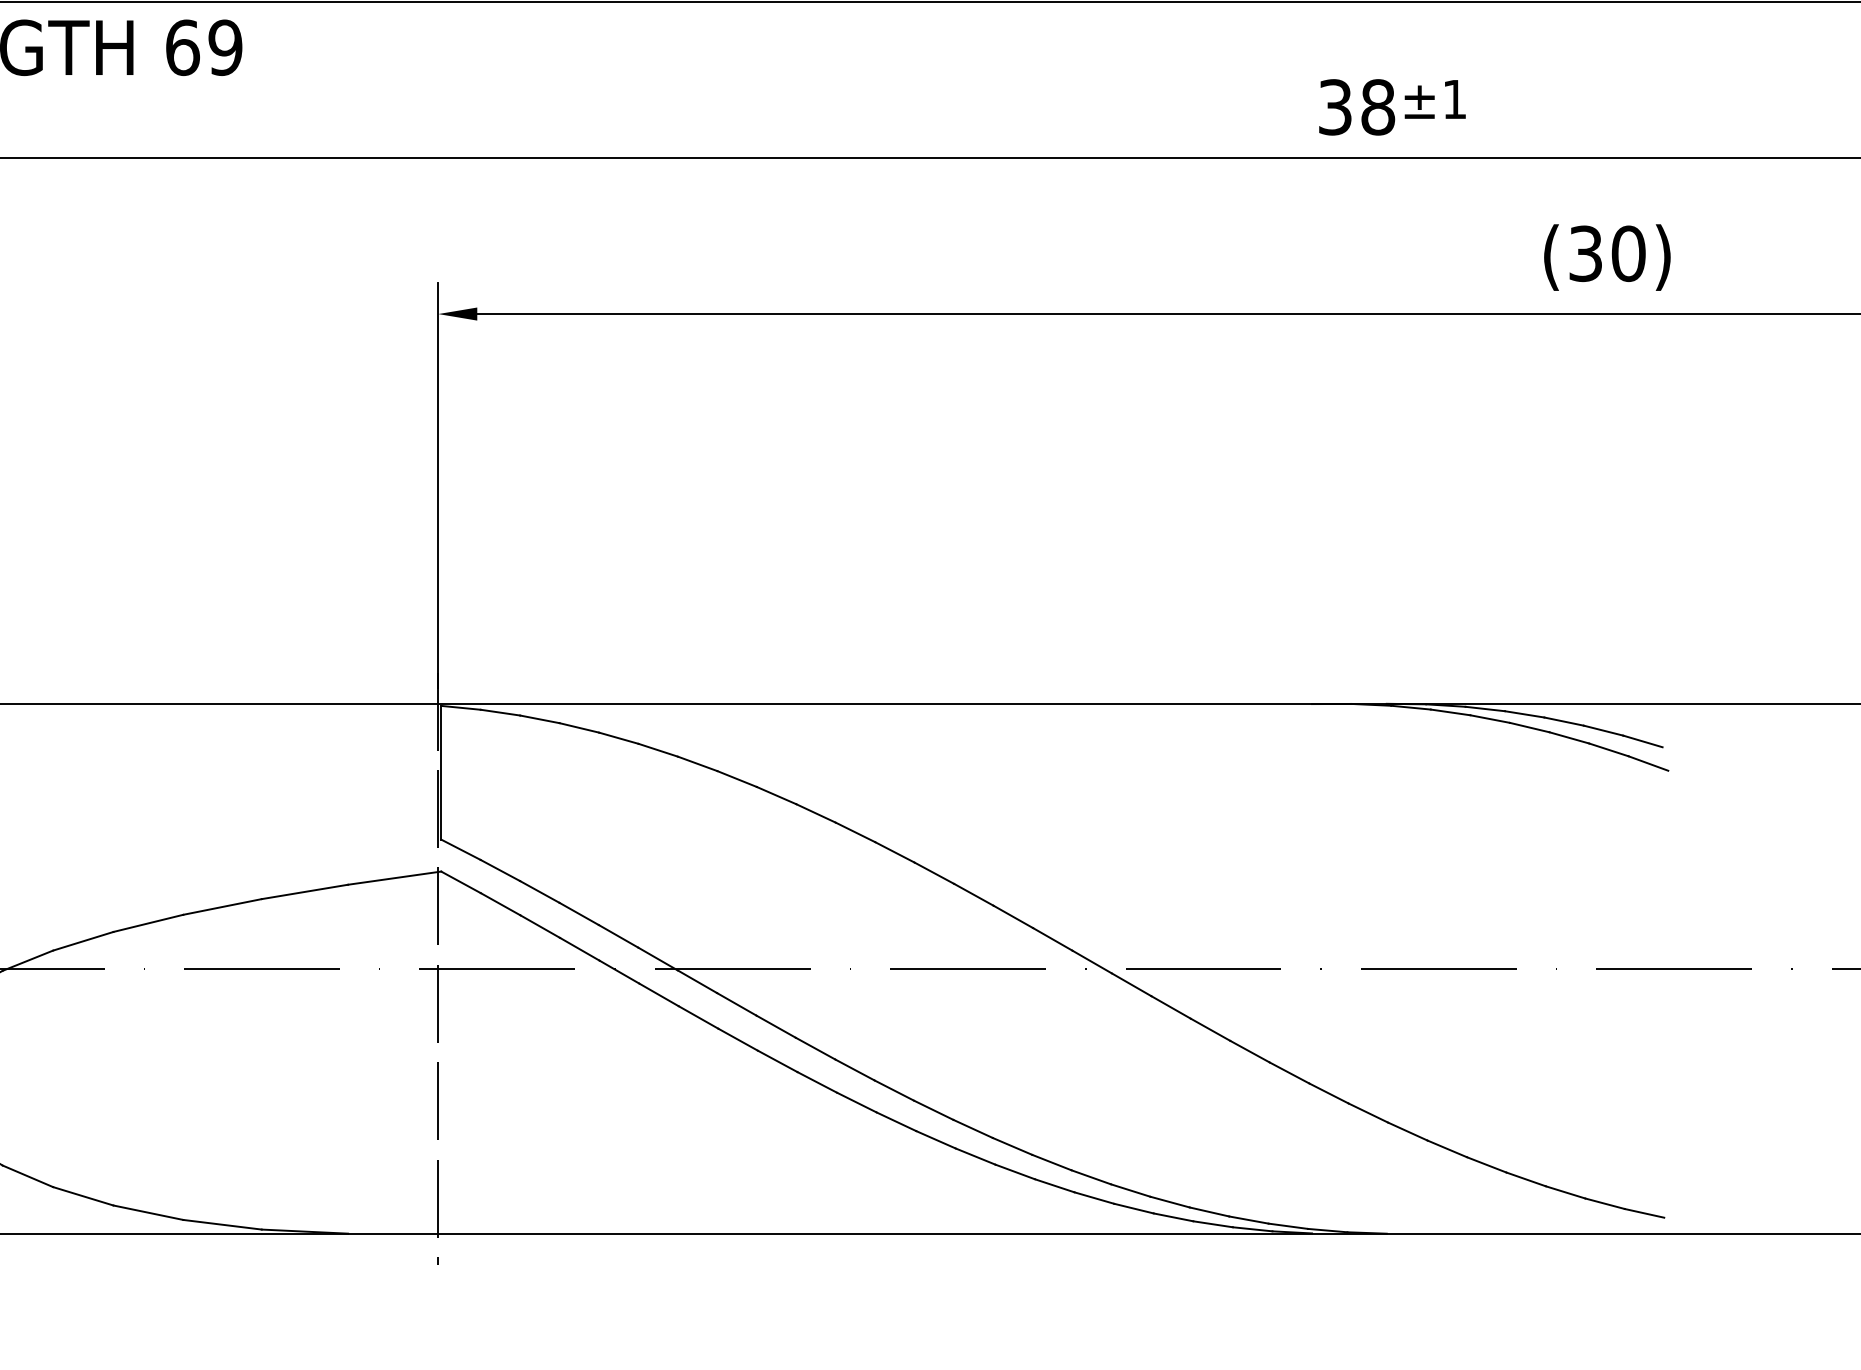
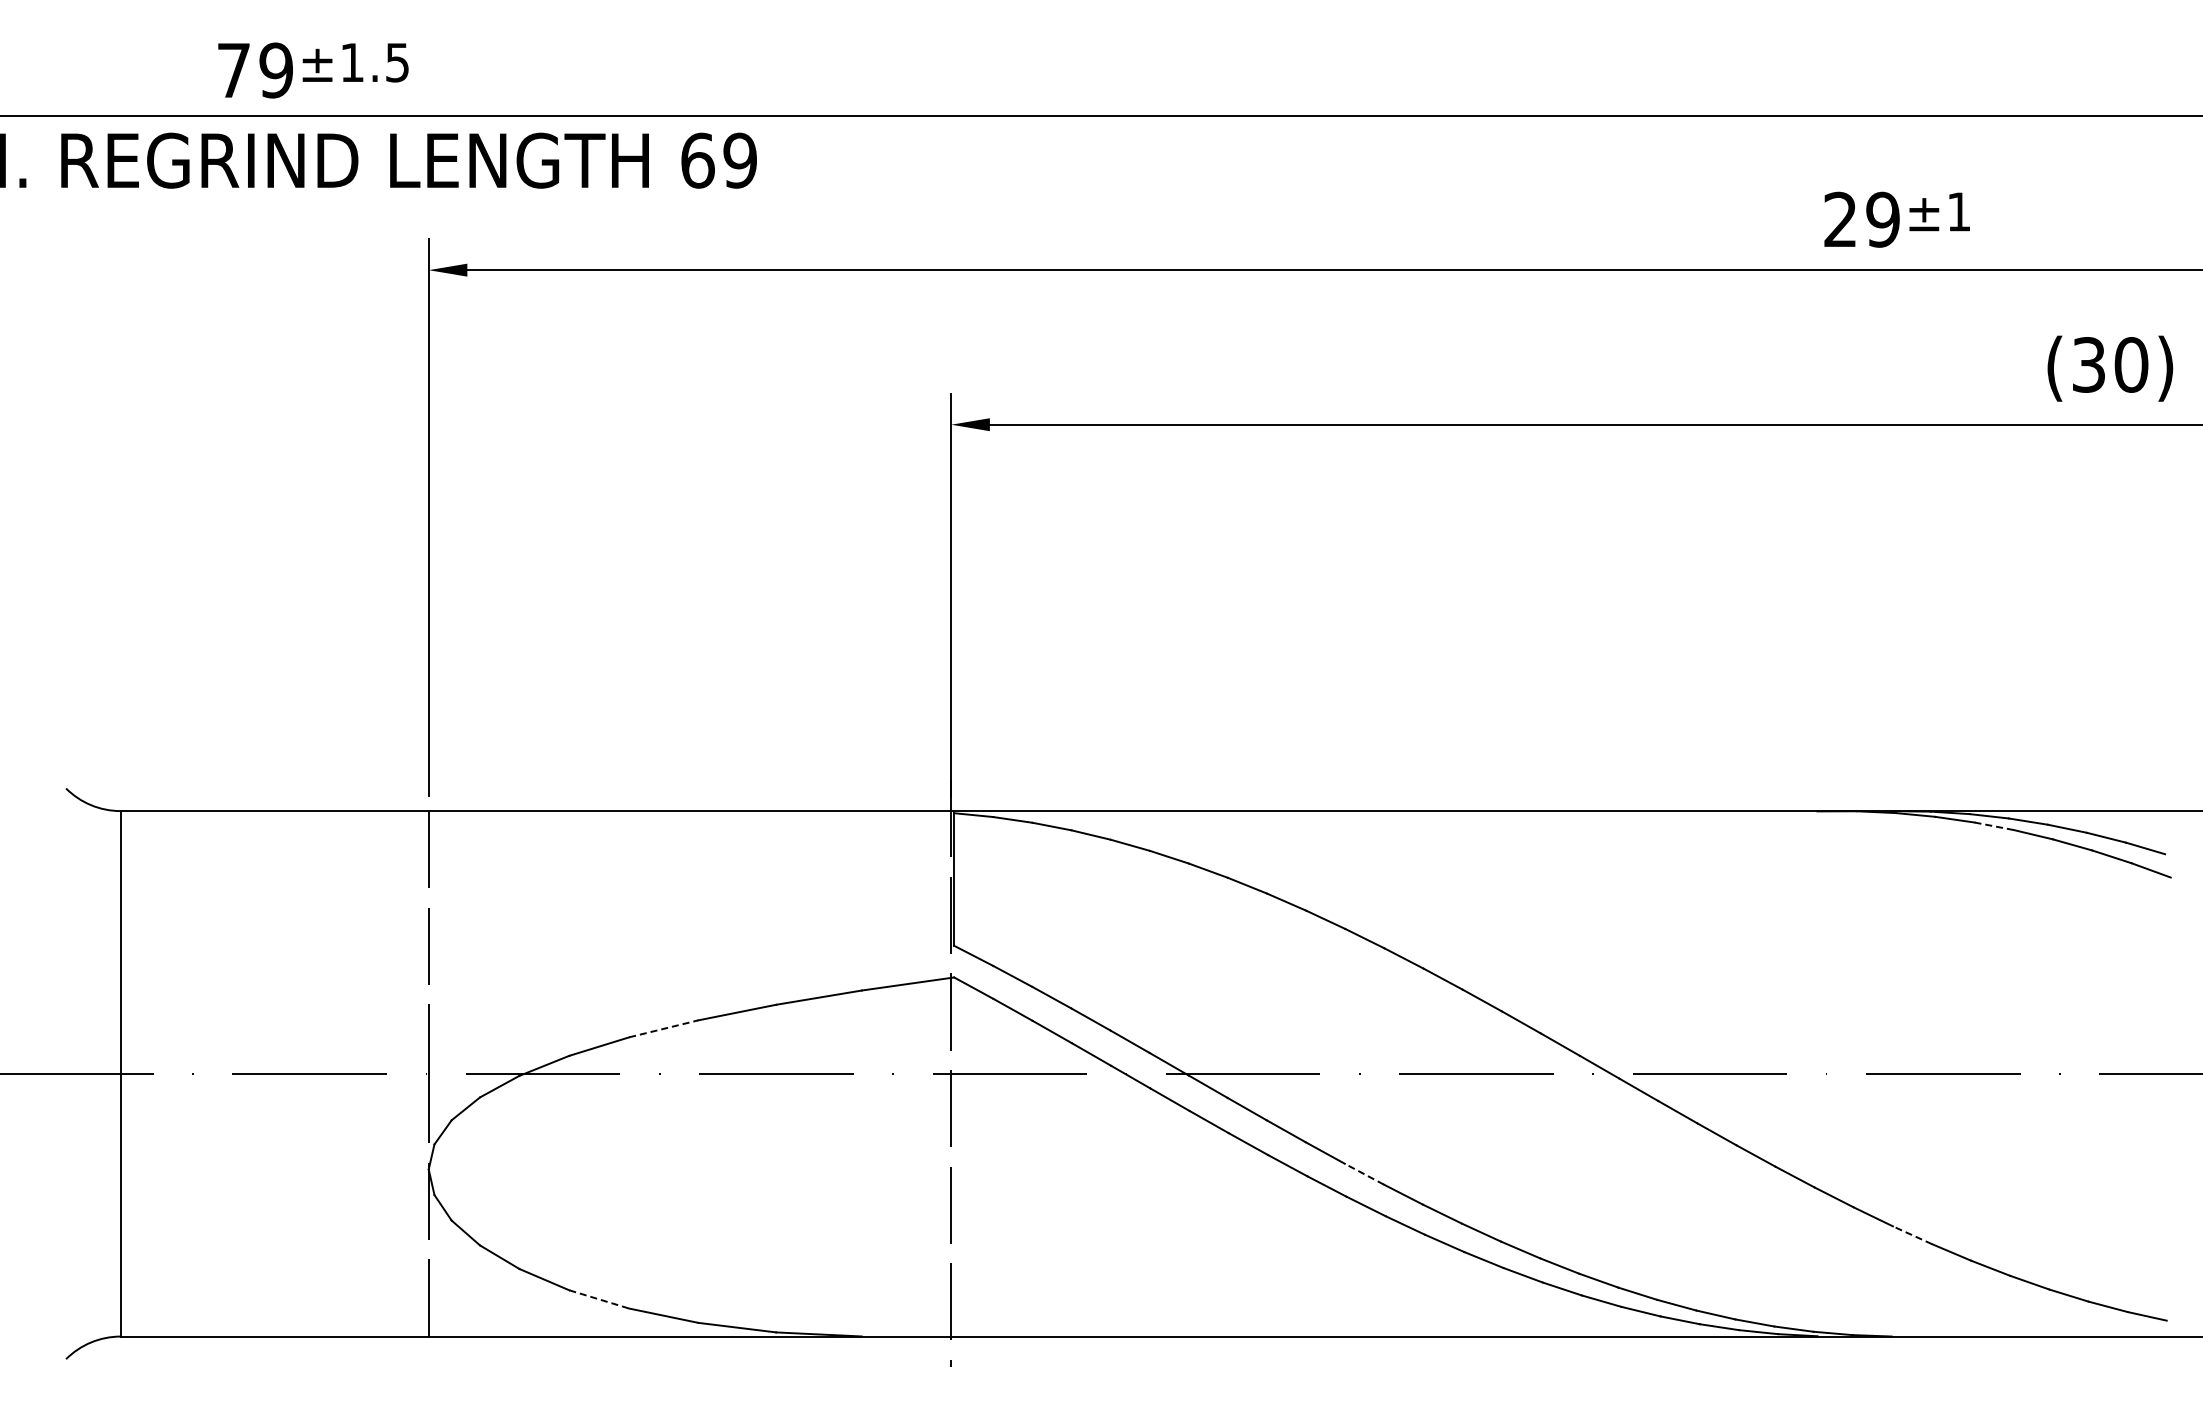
text: (1356, 107) -> (1861, 219), 38 -> 29
line: (1490, 719) -> (1994, 826), solid -> dashed
line: (148, 923) -> (663, 1028), solid -> dashed
line: (854, 1069) -> (1363, 1173), solid -> dashed
line: (1407, 1131) -> (1912, 1235), solid -> dashed
line: (83, 1196) -> (599, 1299), solid -> dashed

